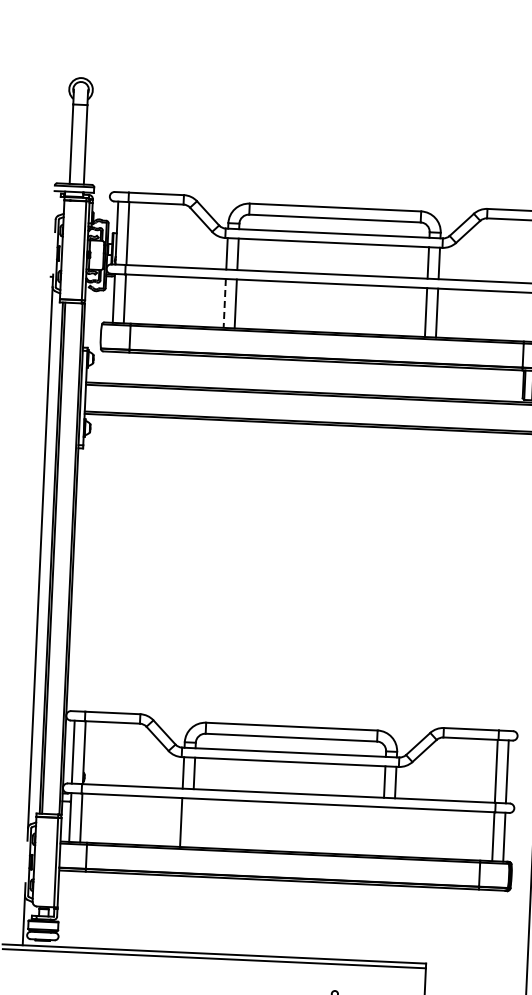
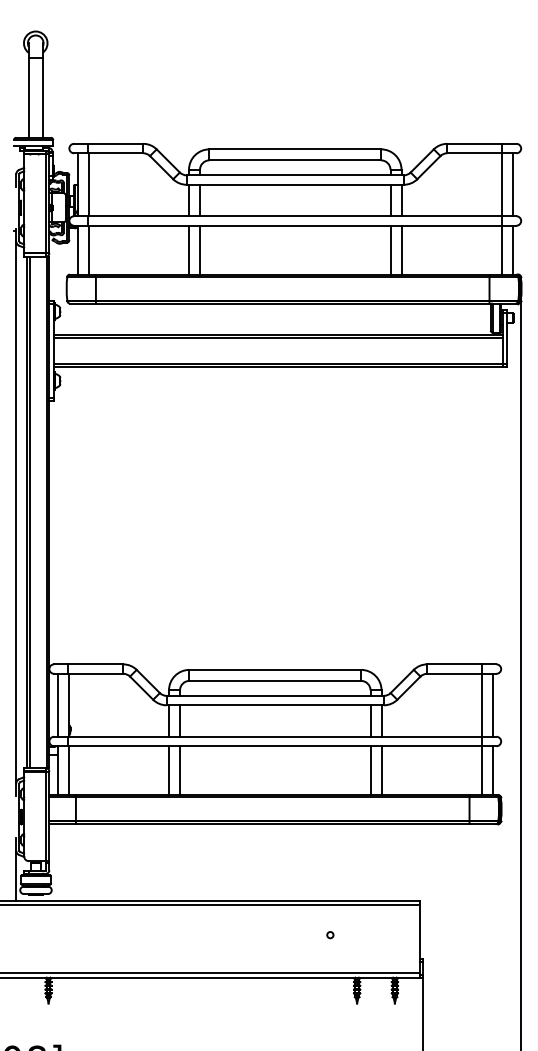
line: (225, 303) -> (189, 250), dashed -> solid
line: (192, 822) -> (180, 770), added
line: (382, 831) -> (370, 770), added
line: (393, 831) -> (381, 770), added

